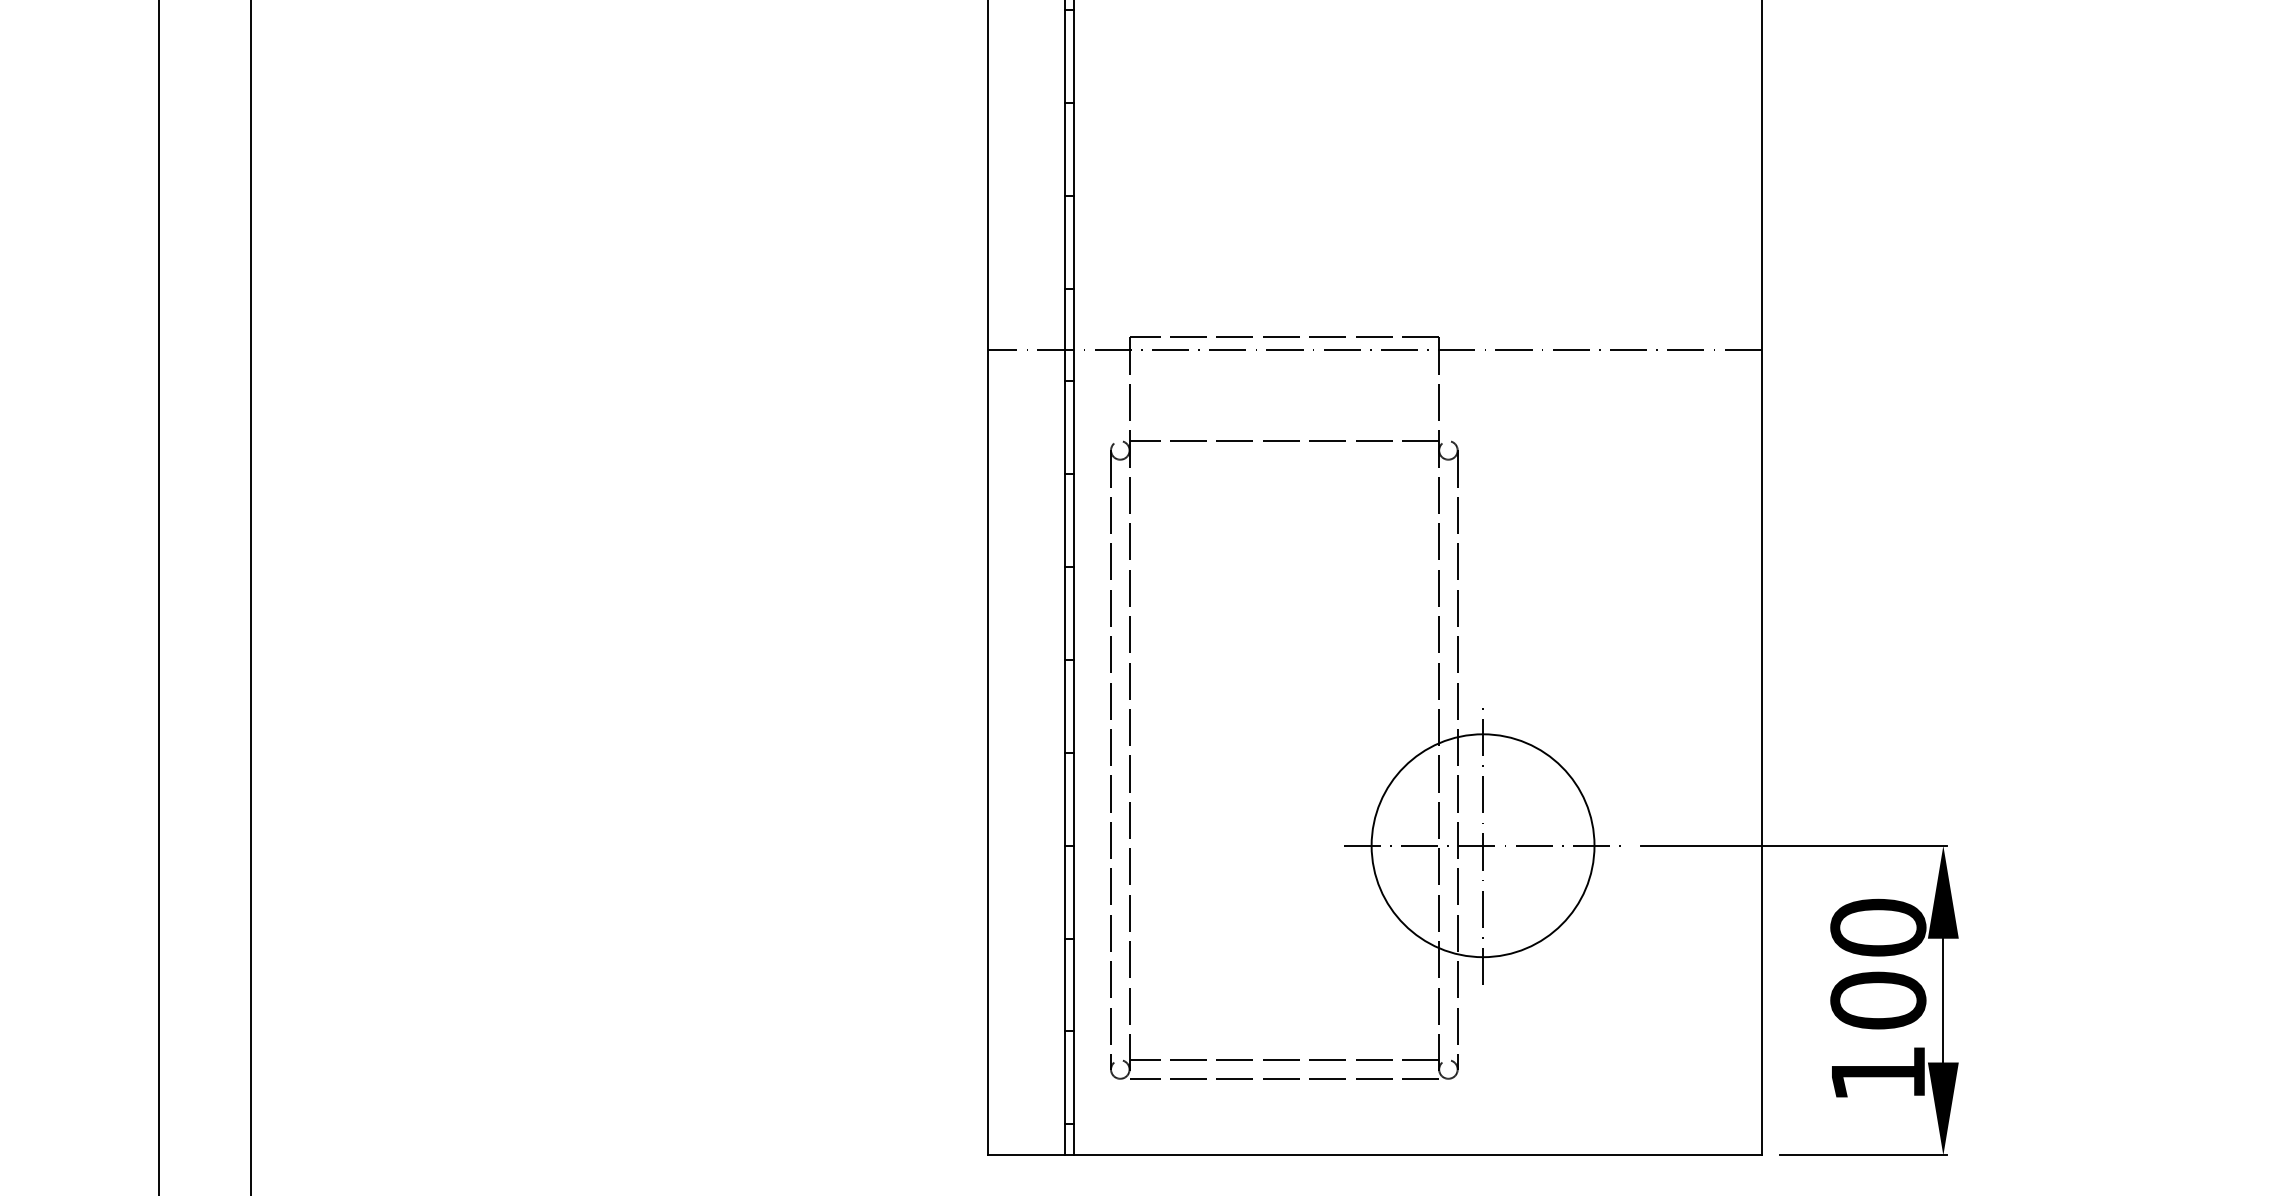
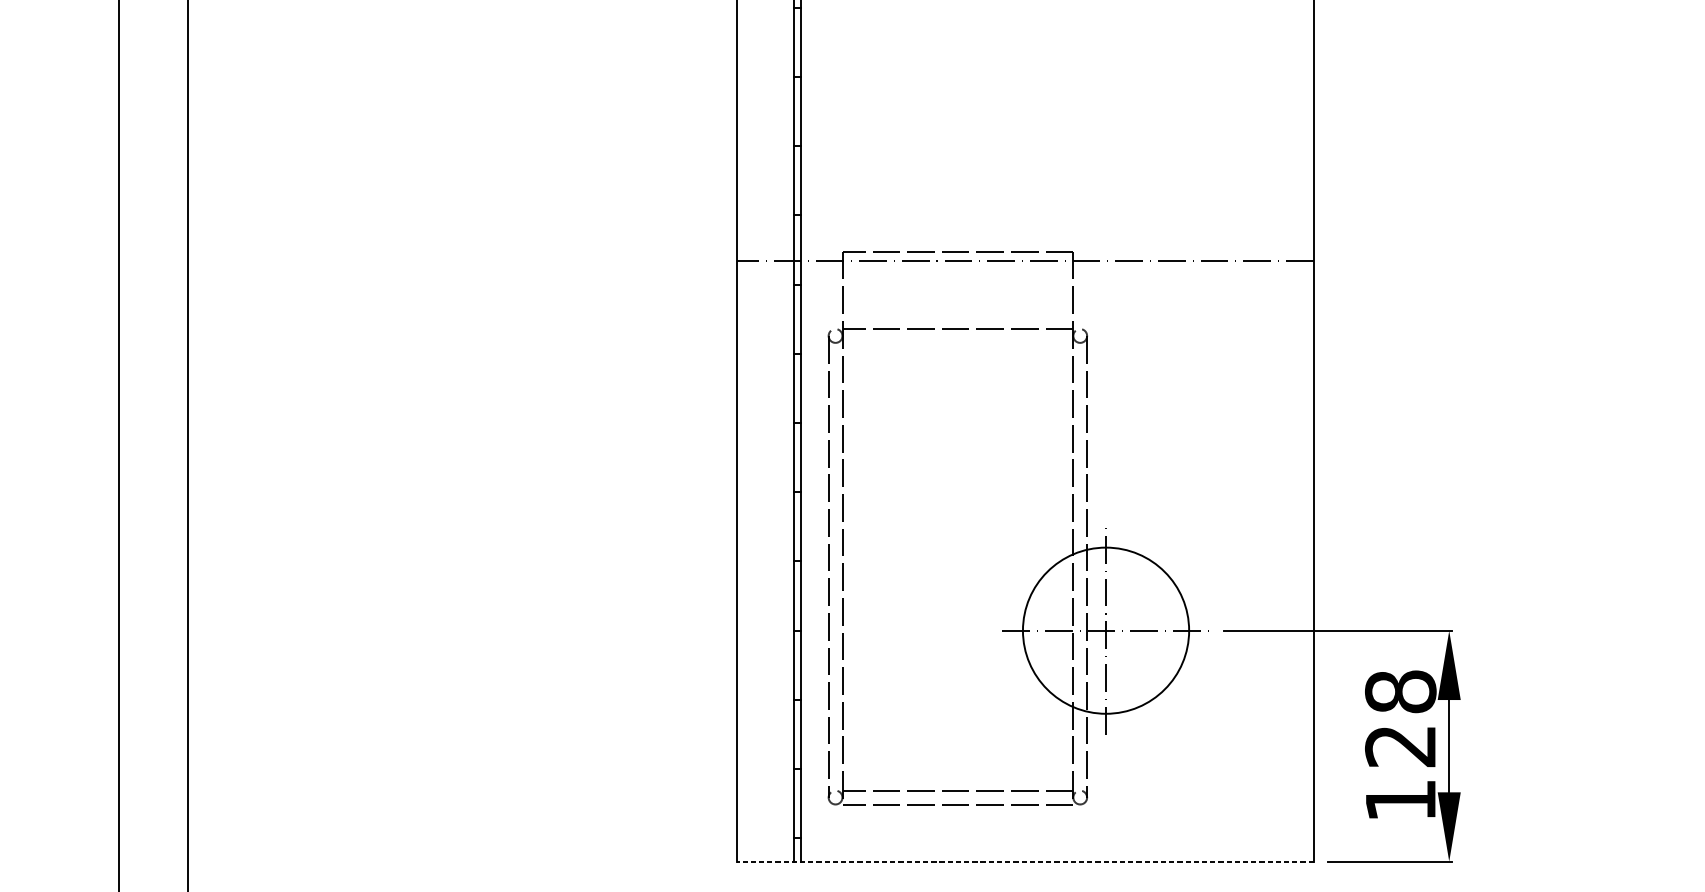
text: (1878, 963) -> (1400, 718), 100 -> 128
line: (1374, 1155) -> (1025, 861), solid -> dashed

